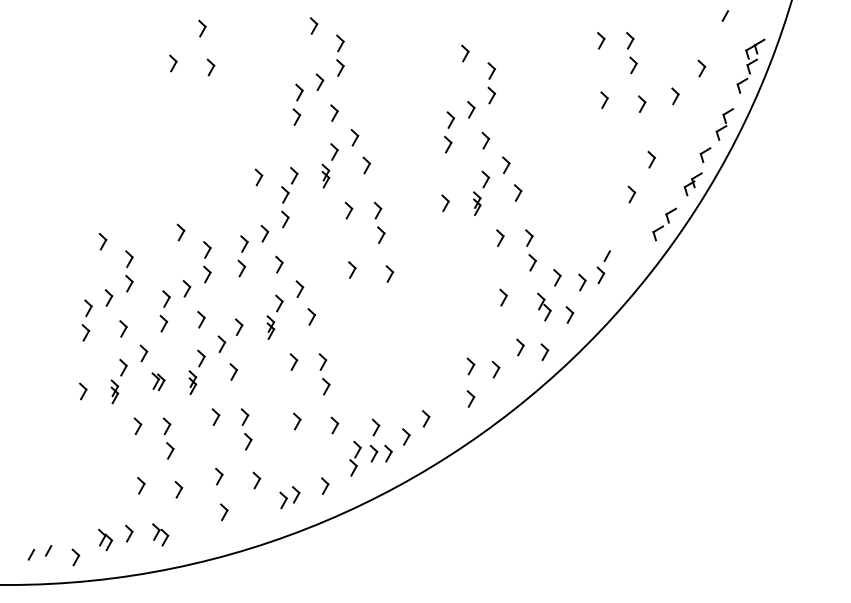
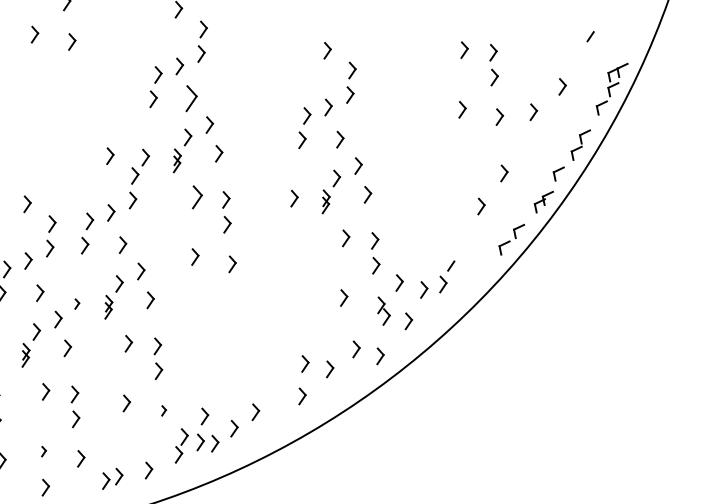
part: (334, 112) -> (191, 98), size x1.6
part: (348, 210) -> (196, 197), size x1.4
part: (239, 326) -> (77, 303), size x0.6
part: (334, 425) -> (163, 411), size x0.6
part: (219, 476) -> (44, 451), size x0.6

